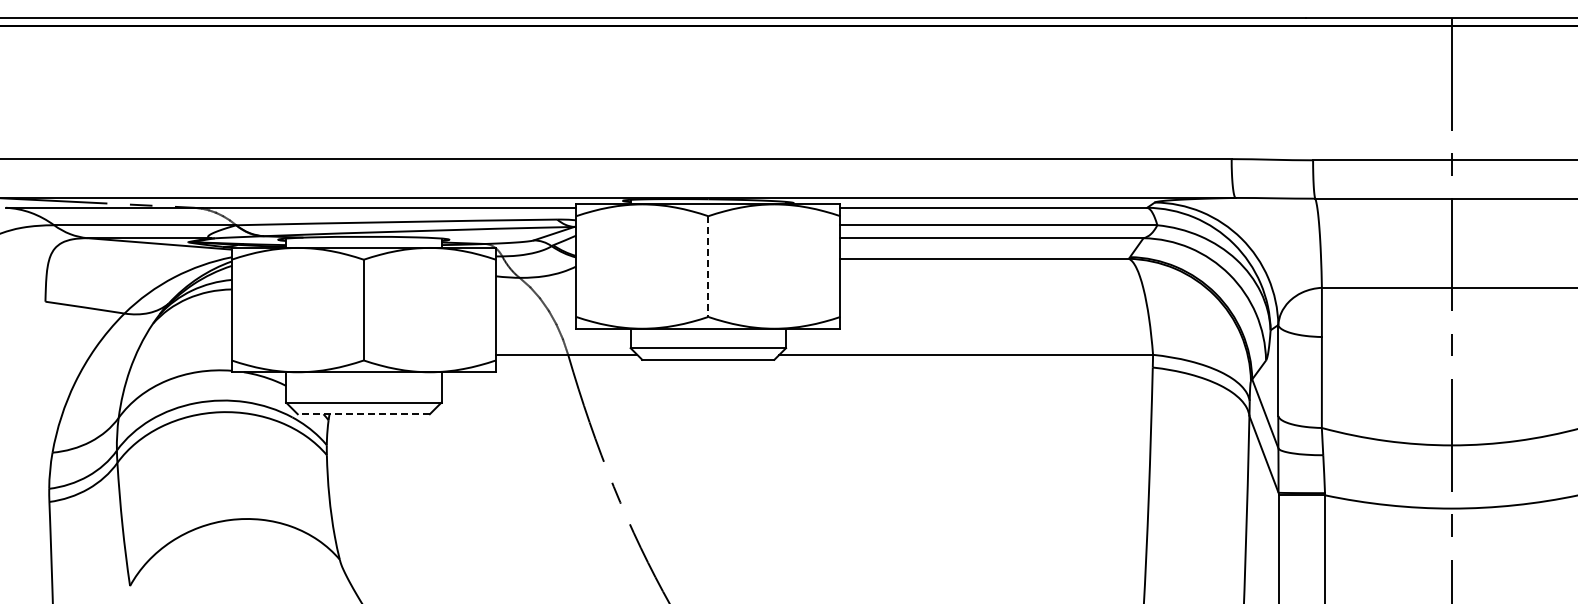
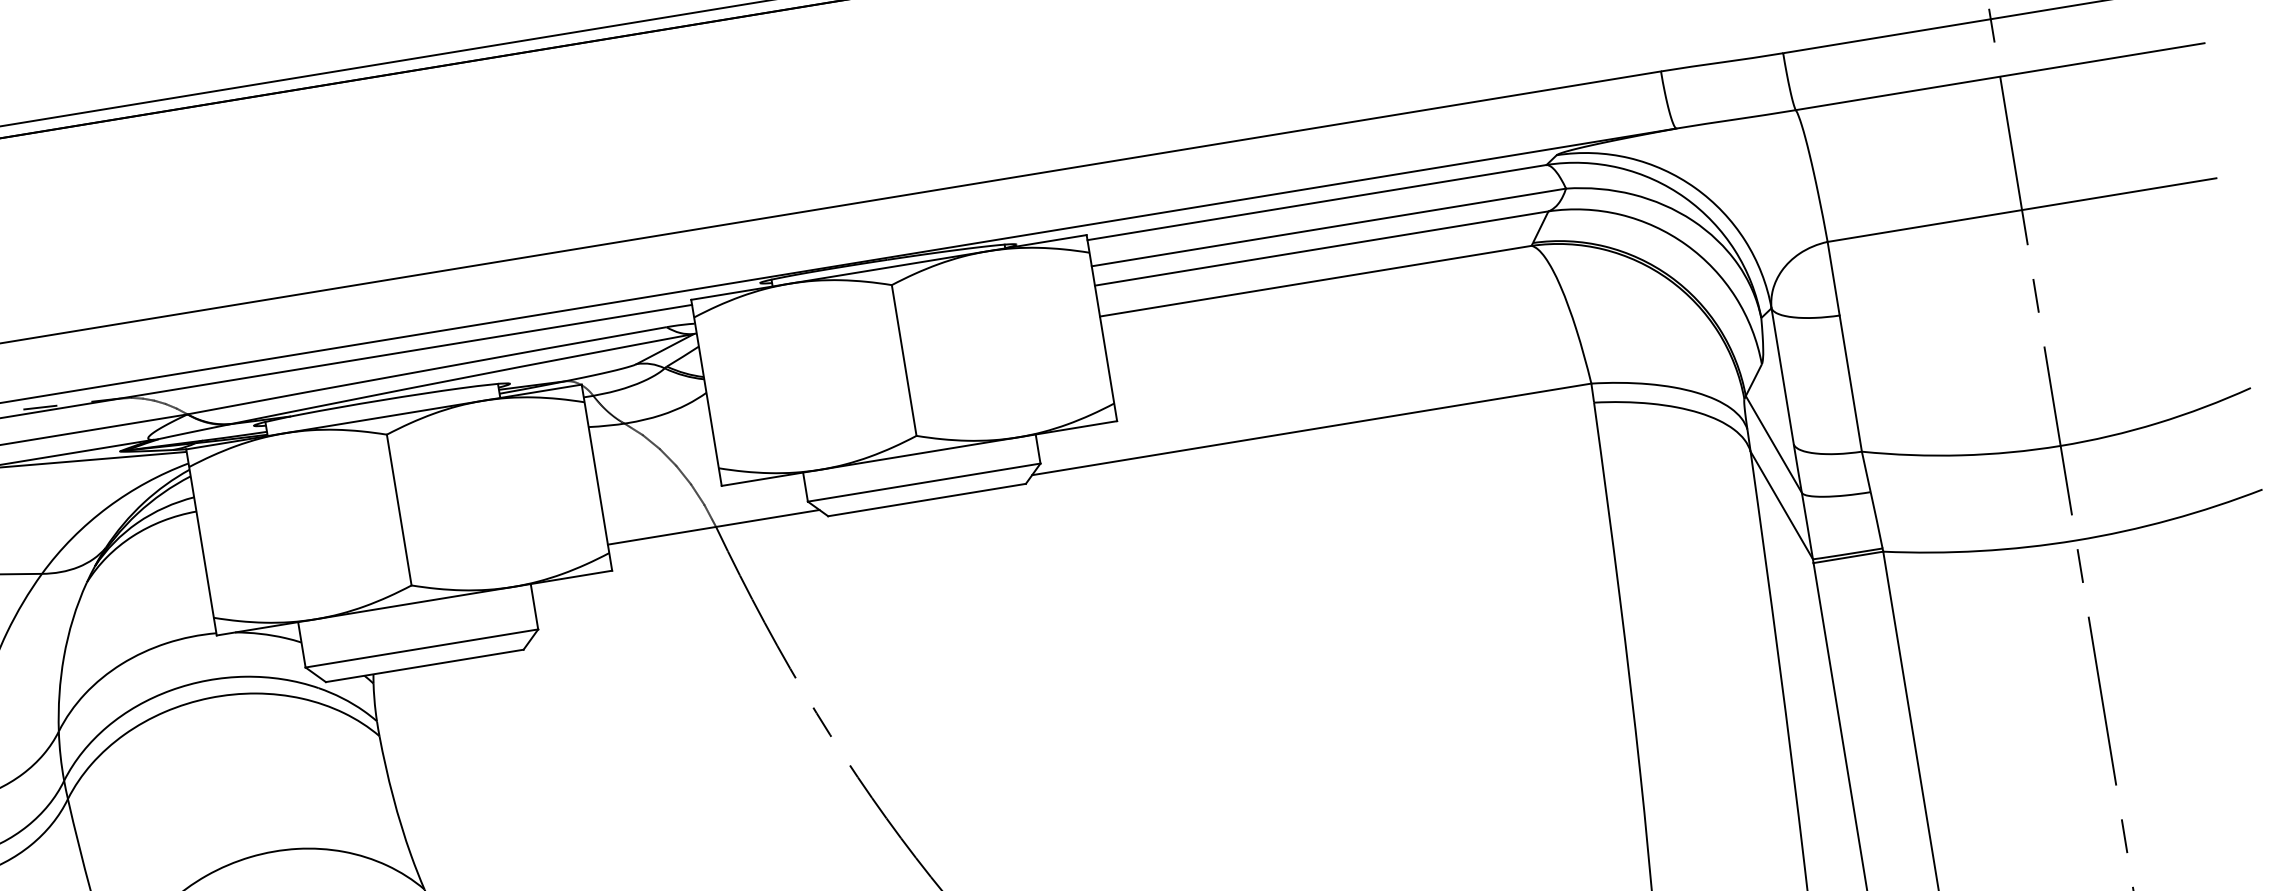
line: (708, 267) -> (904, 361), dashed -> solid
line: (363, 414) -> (424, 666), dashed -> solid

